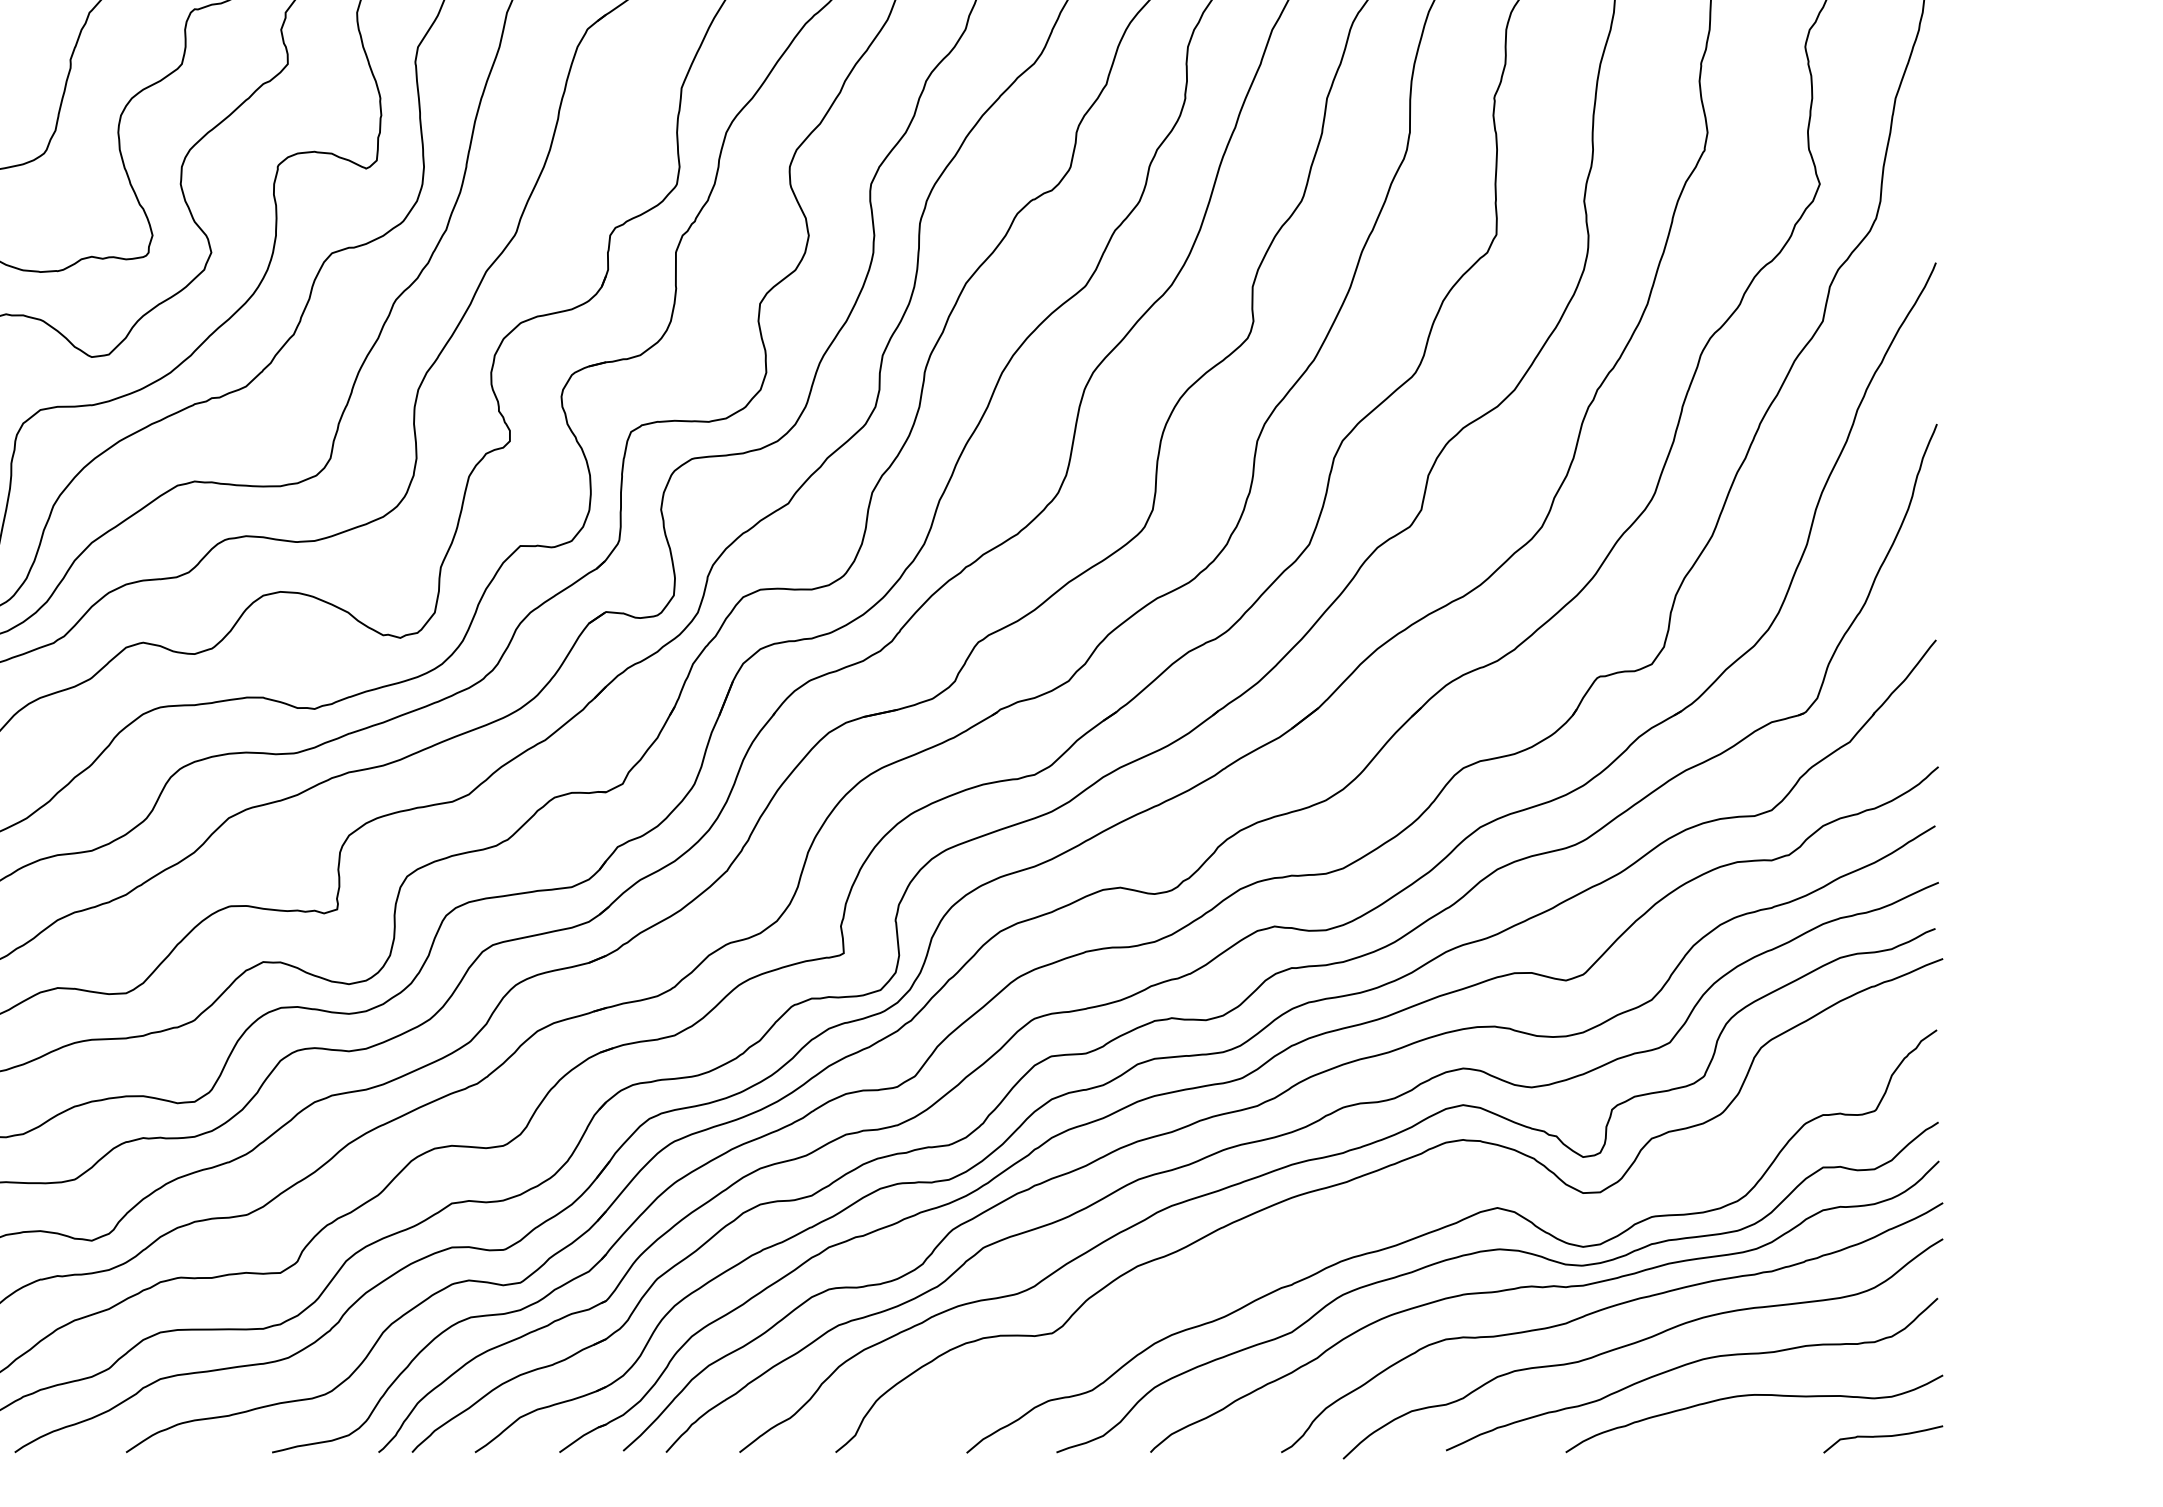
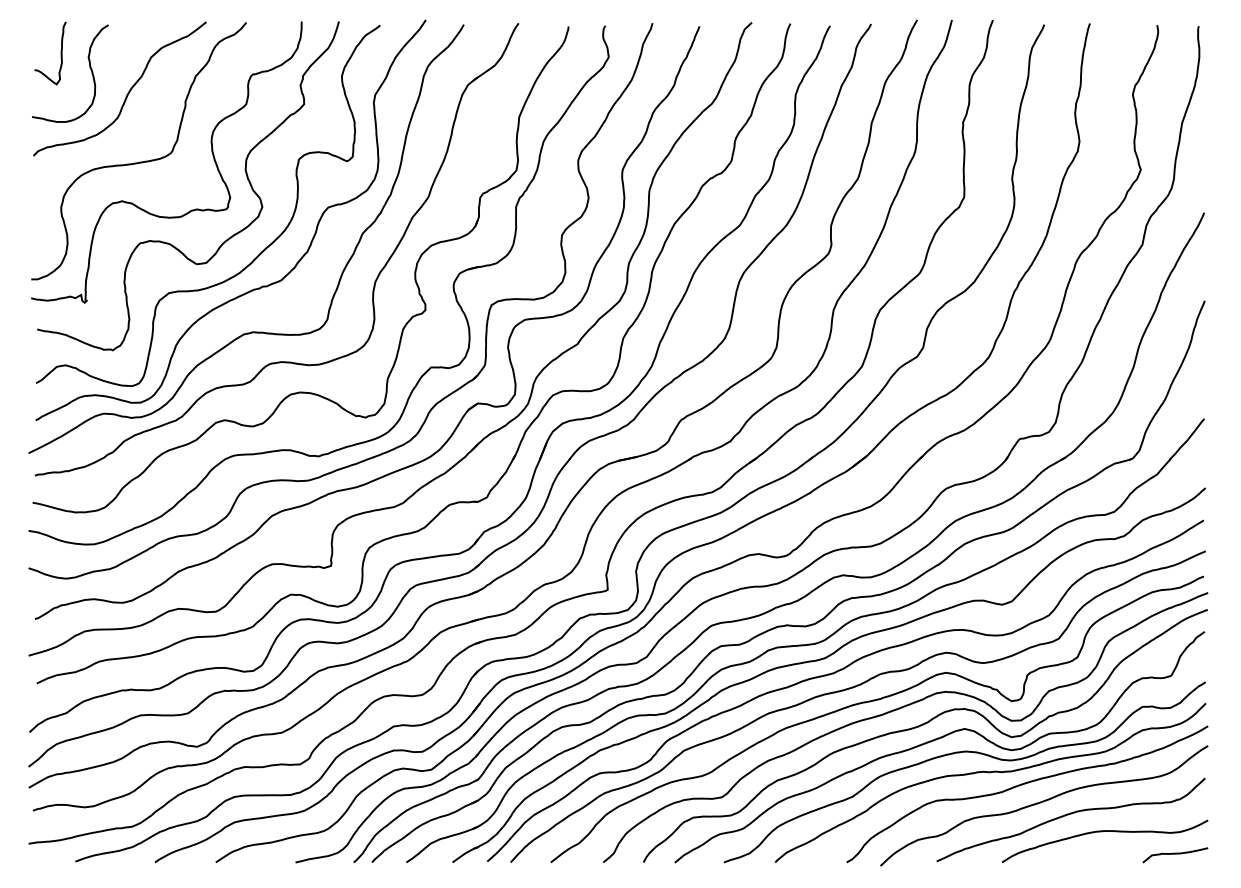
curve: (1418, 1203) -> (921, 726), added

